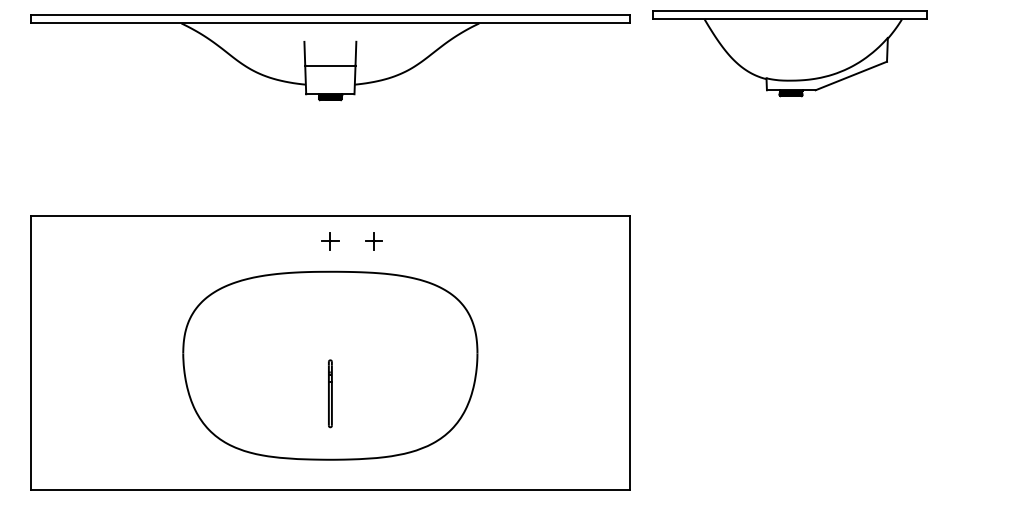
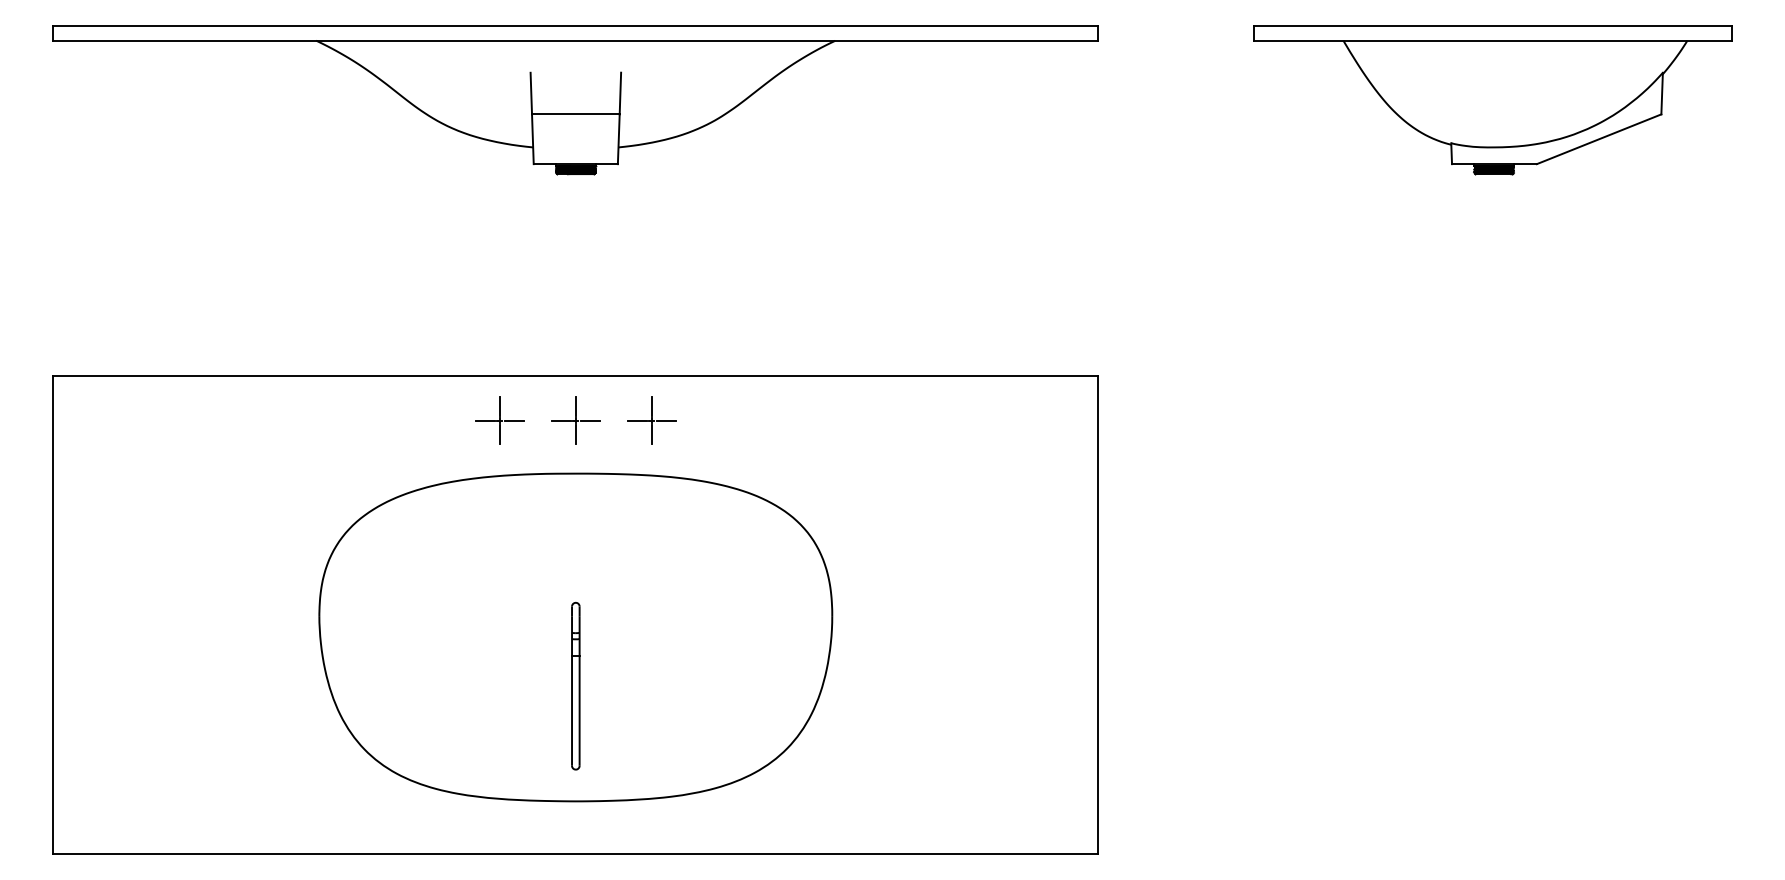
part: (789, 53) -> (1491, 100), moved
part: (286, 241) -> (499, 420), added
part: (330, 241) -> (576, 420), size x1.67
part: (373, 241) -> (651, 420), size x1.67
part: (330, 393) -> (576, 685), size x1.43

